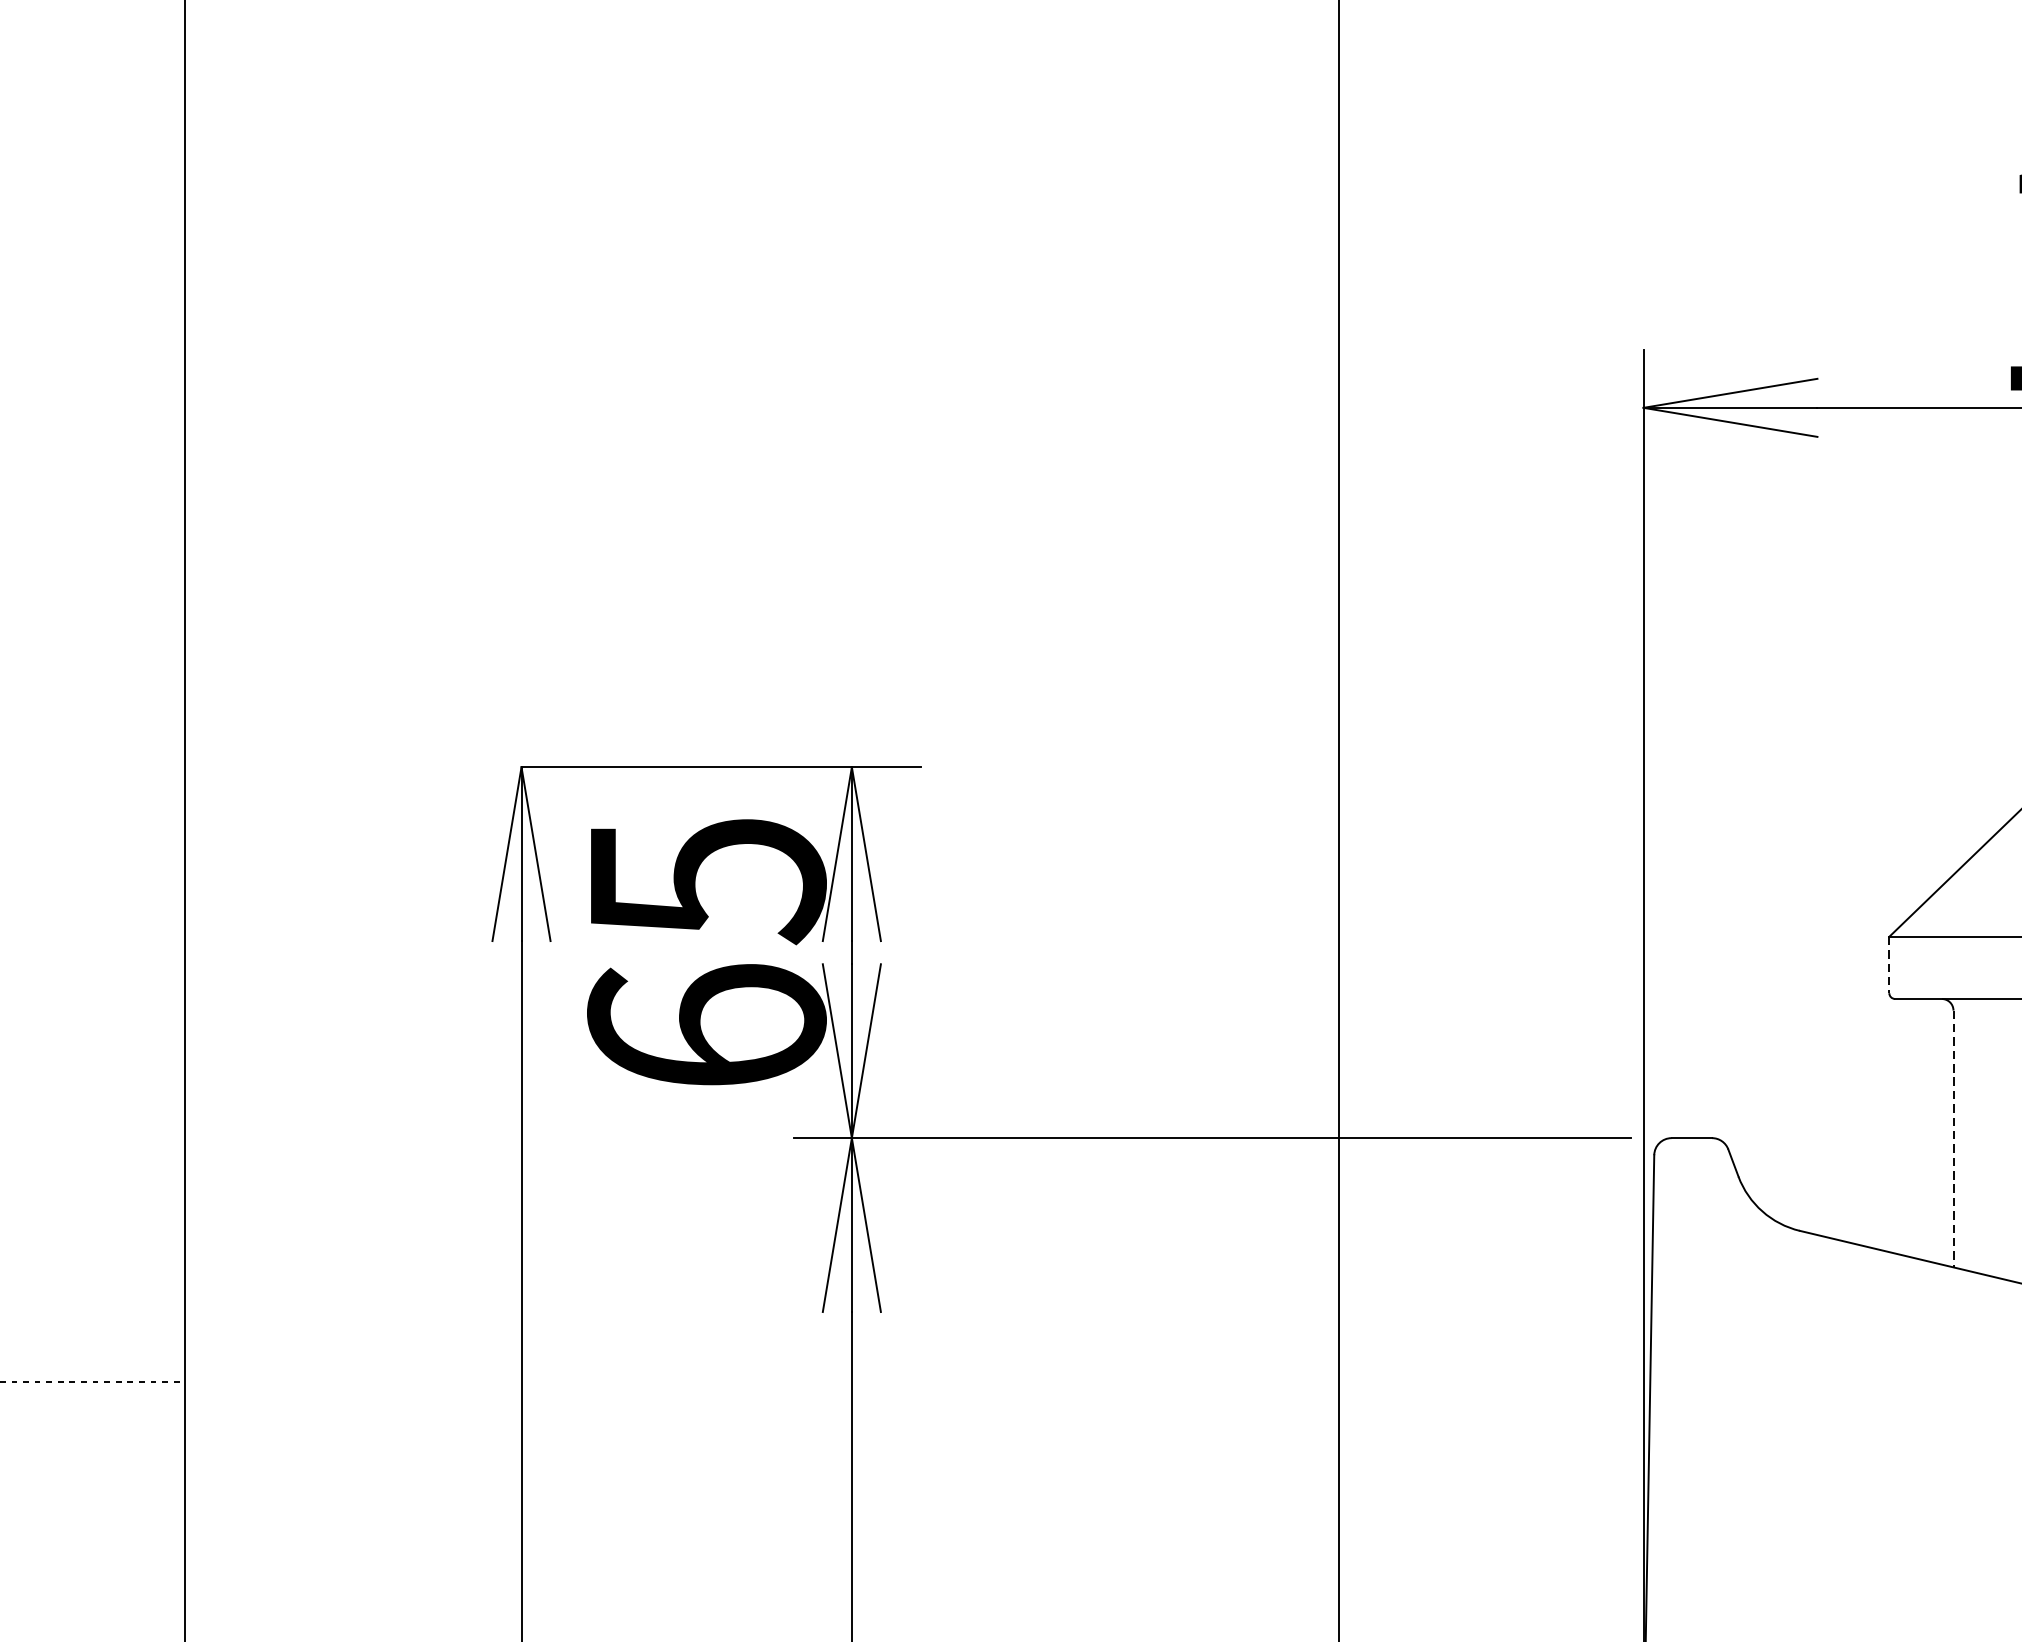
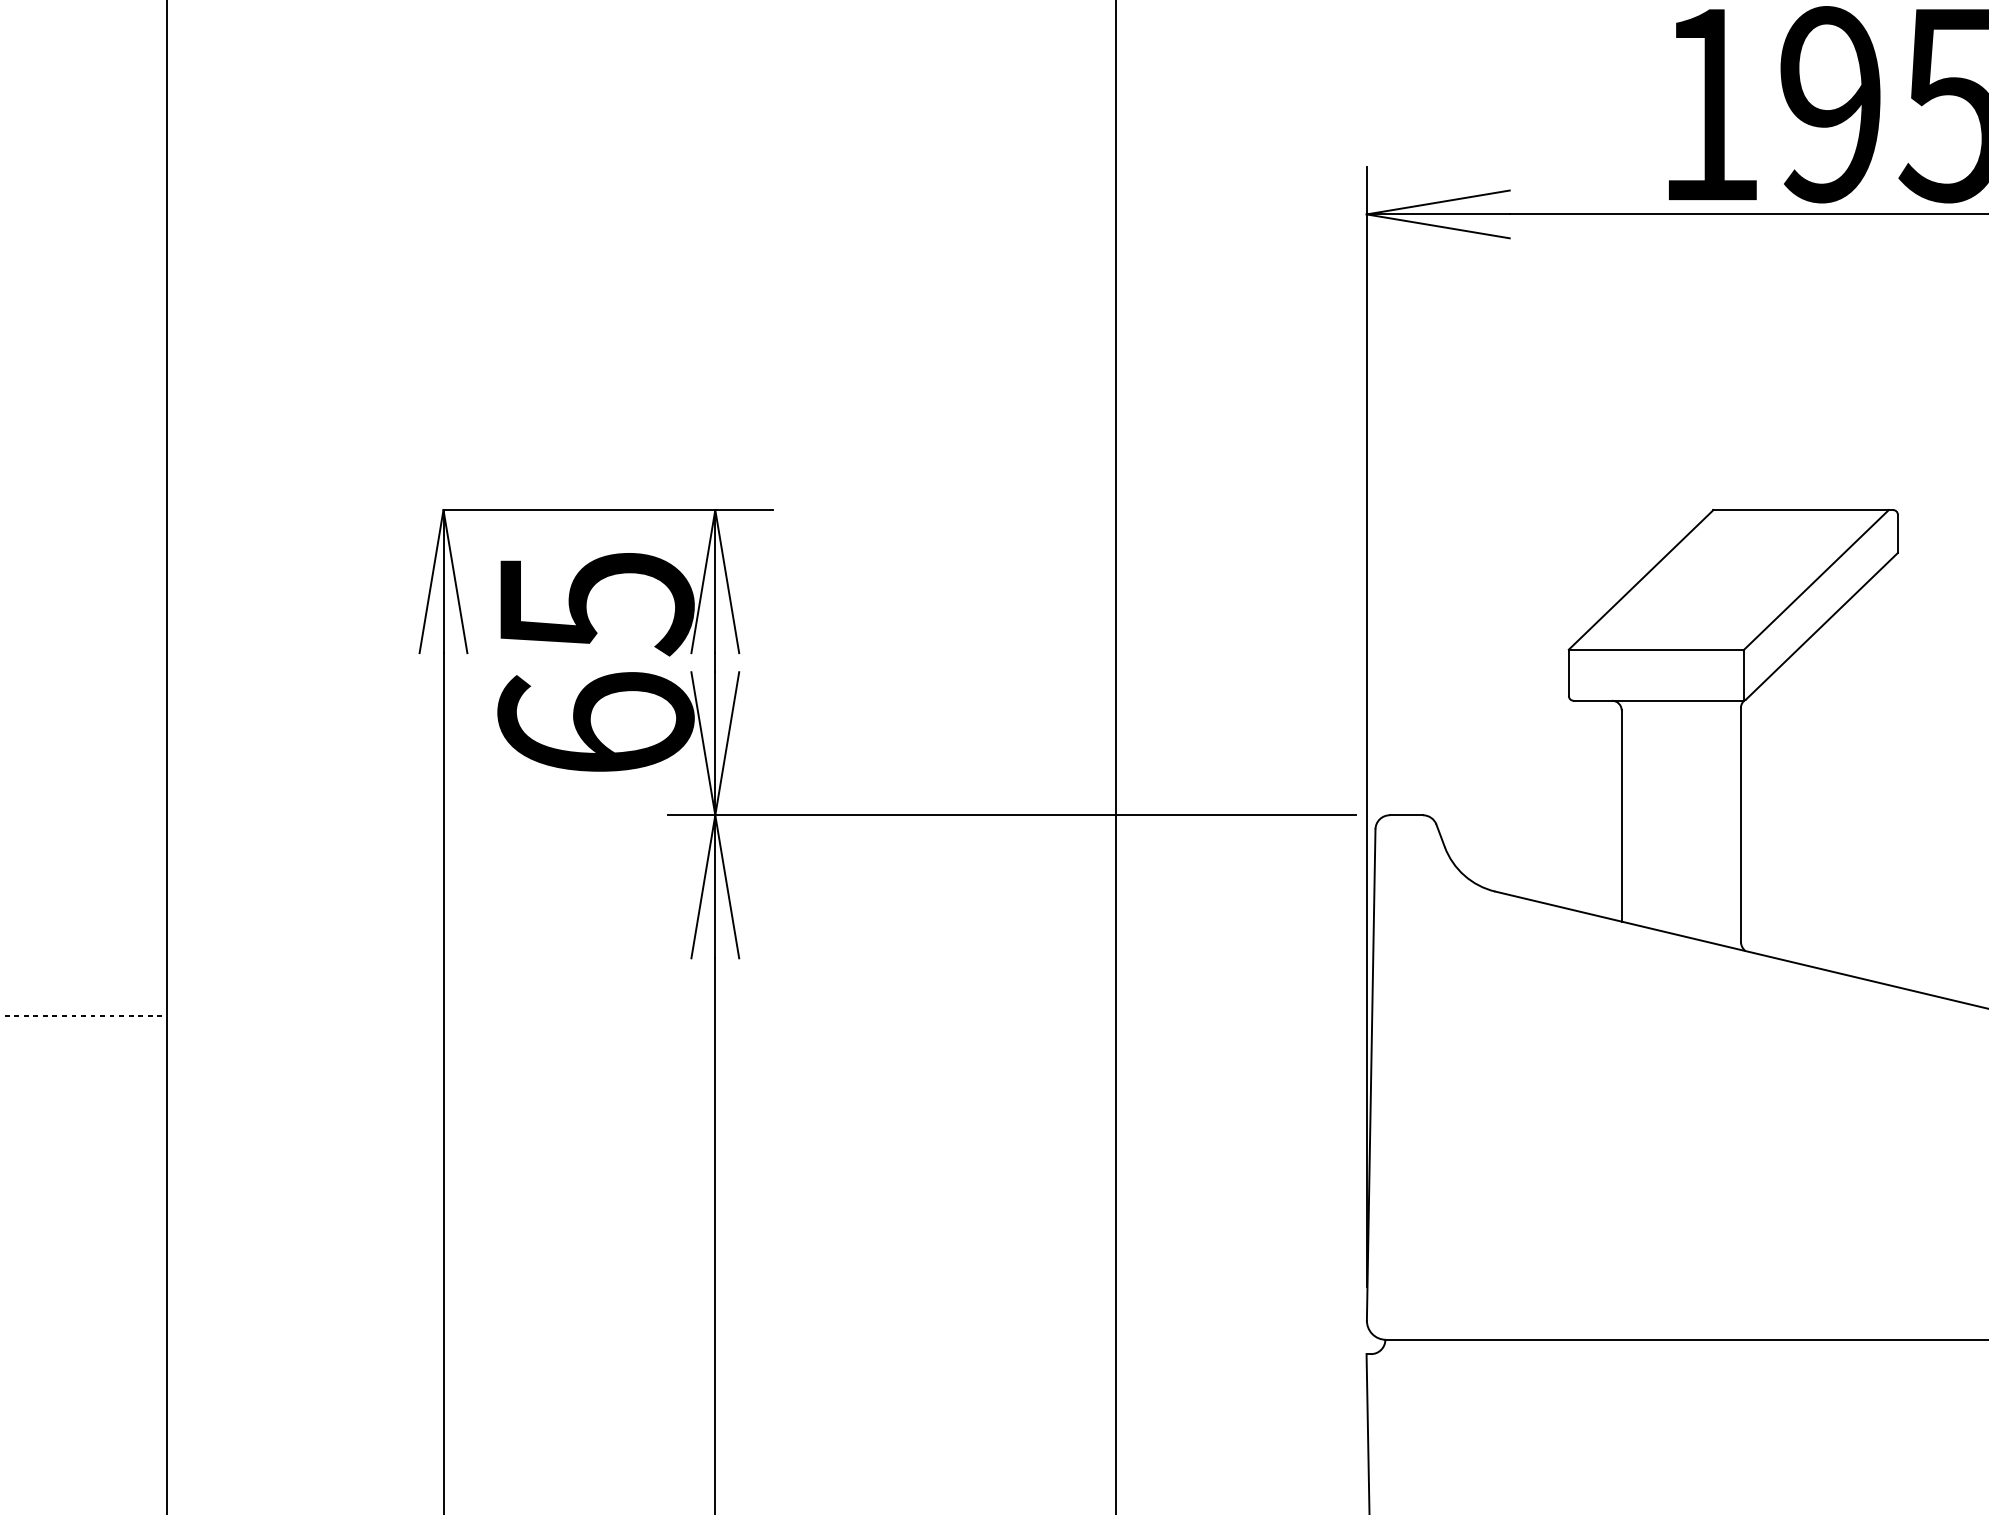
line: (1888, 965) -> (1568, 673), dashed -> solid
line: (1953, 1138) -> (1621, 815), dashed -> solid

